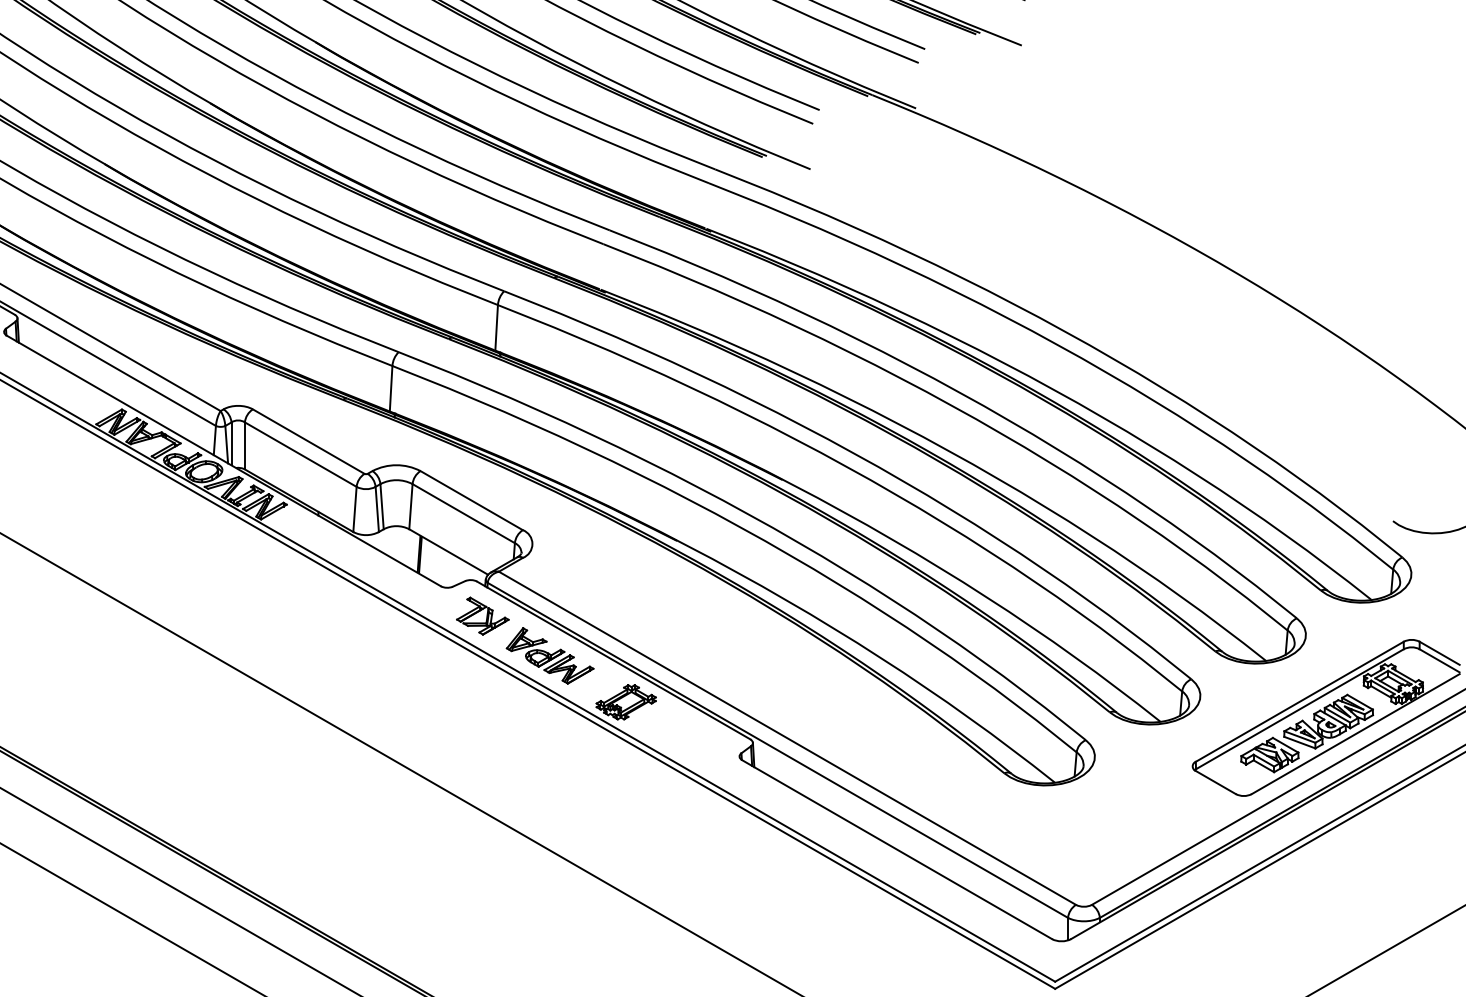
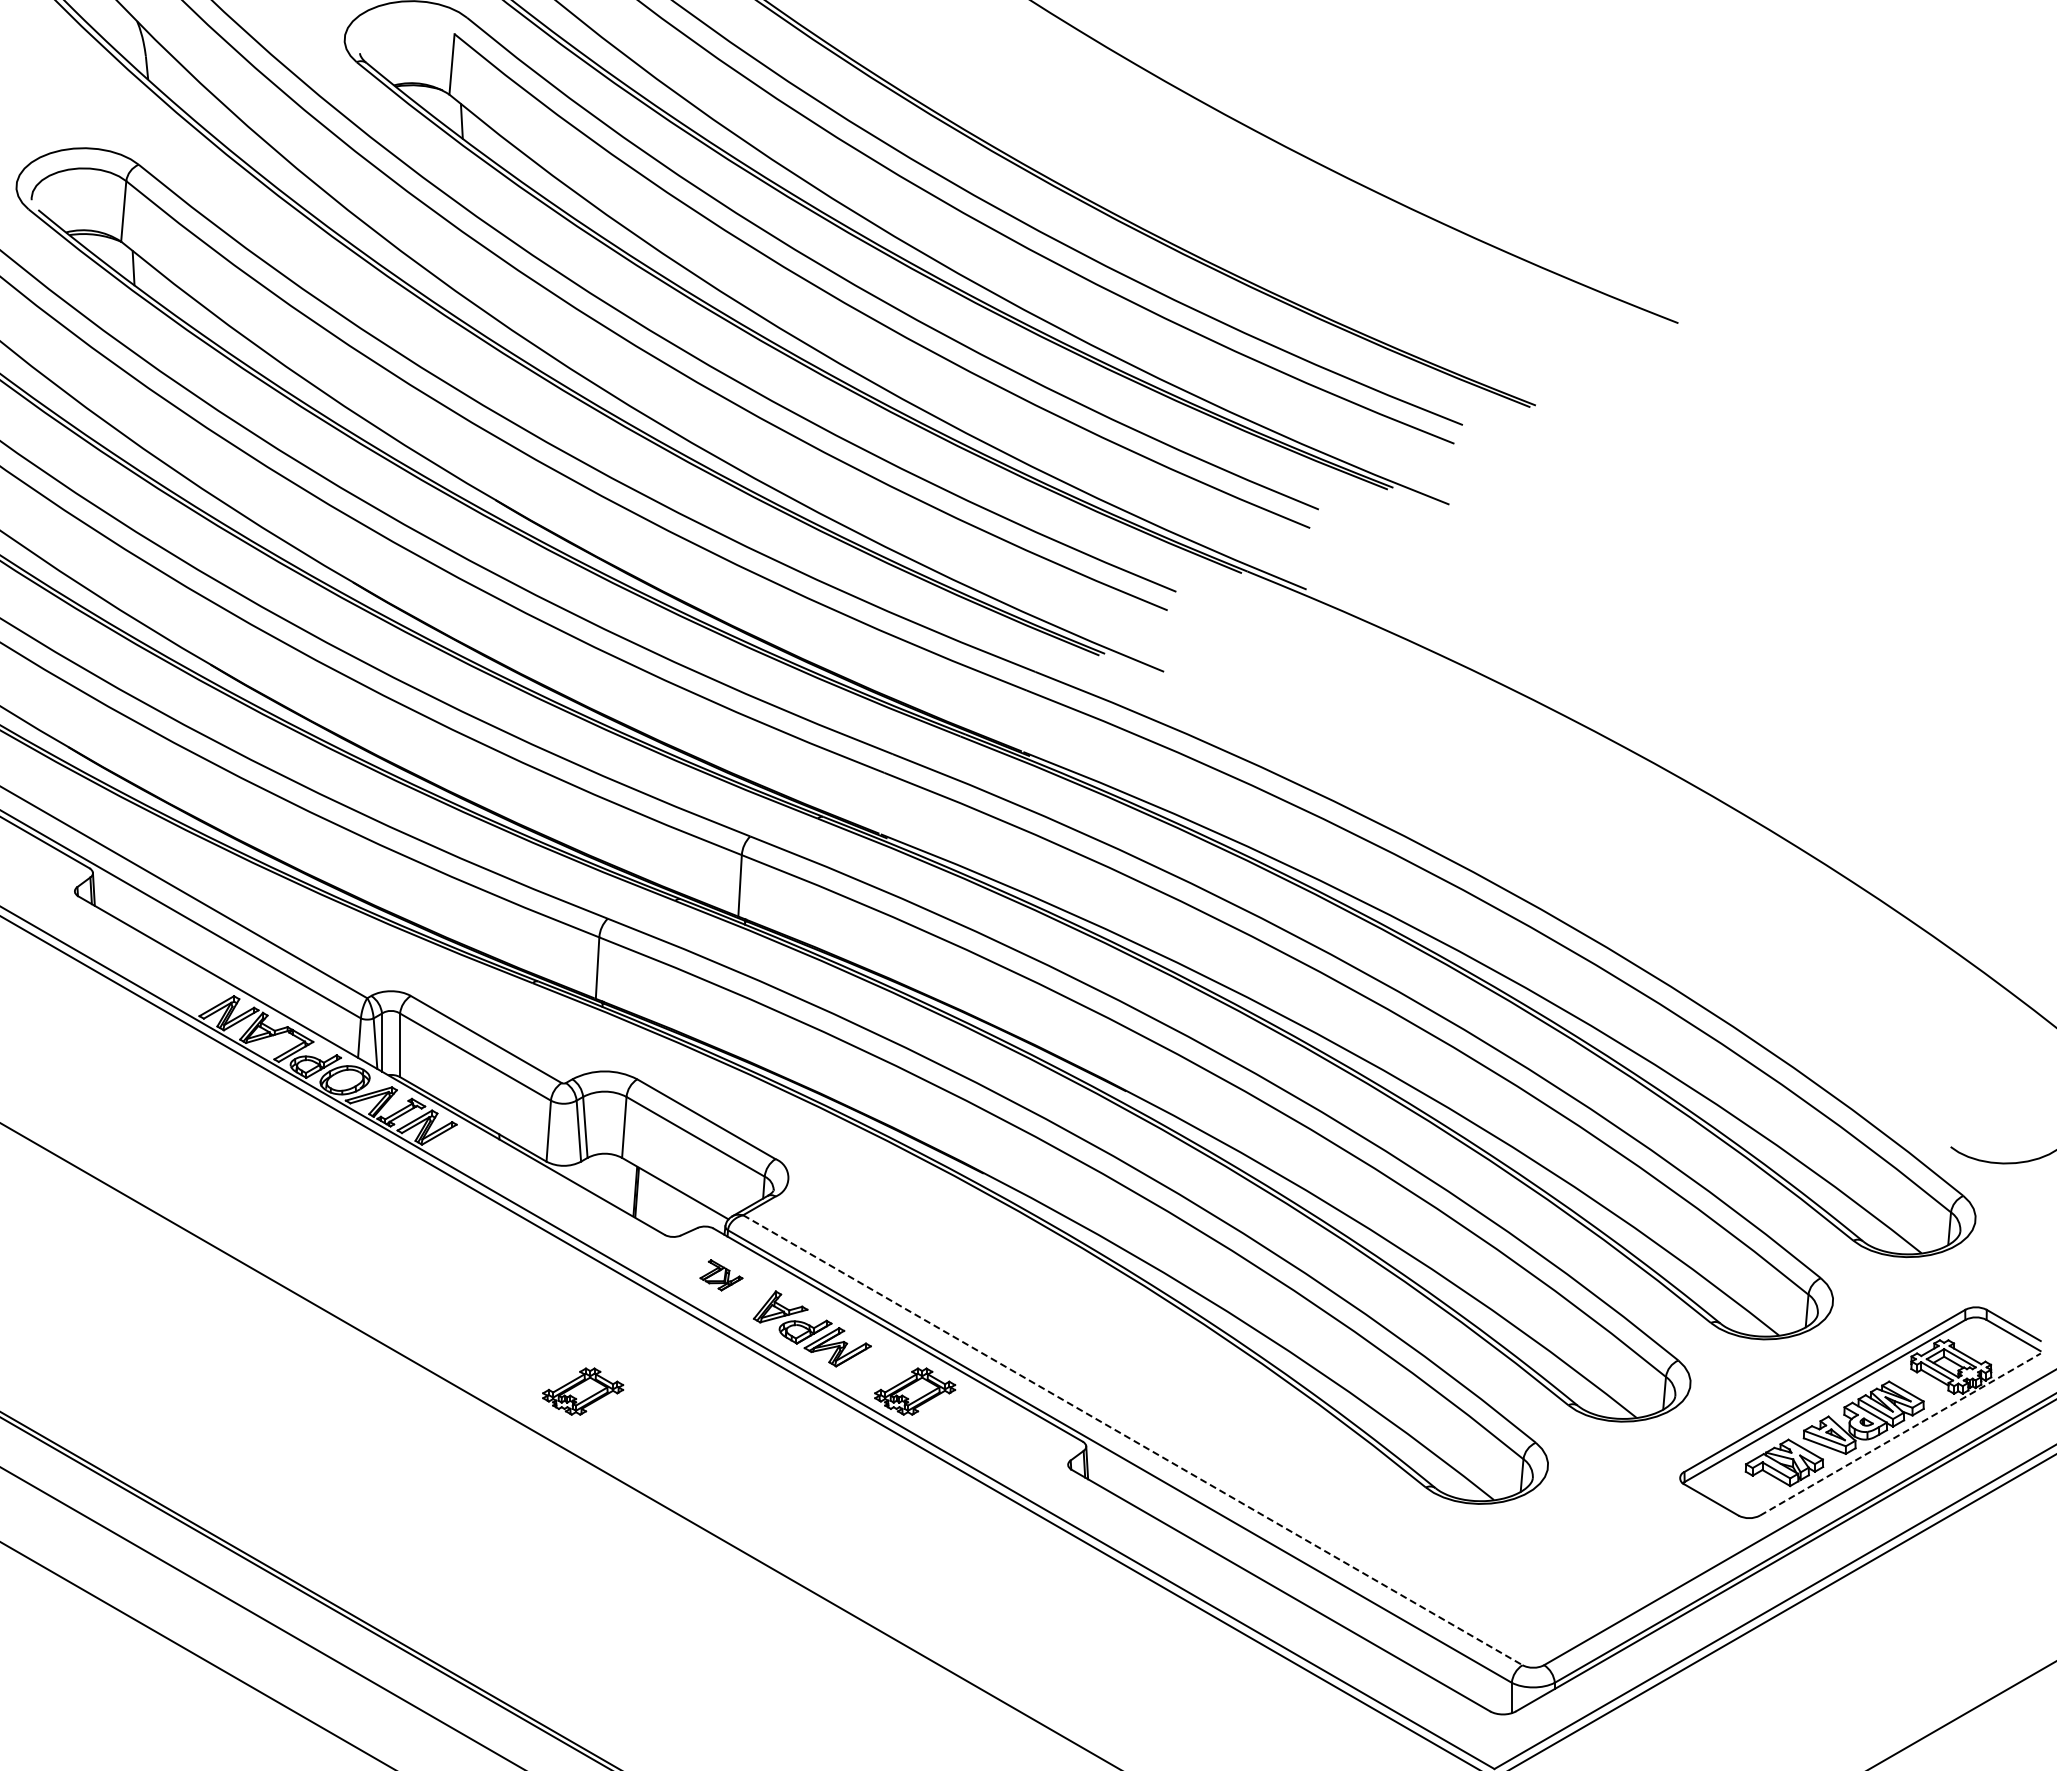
part: (482, 616) -> (721, 1275), size x0.6
part: (380, 702) -> (583, 1391), added
line: (1355, 734) -> (1900, 1434), solid -> dashed
line: (787, 738) -> (1132, 1440), solid -> dashed

